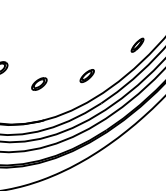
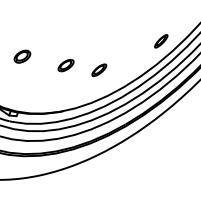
part: (87, 75) -> (99, 69), moved
part: (38, 83) -> (65, 65), moved

